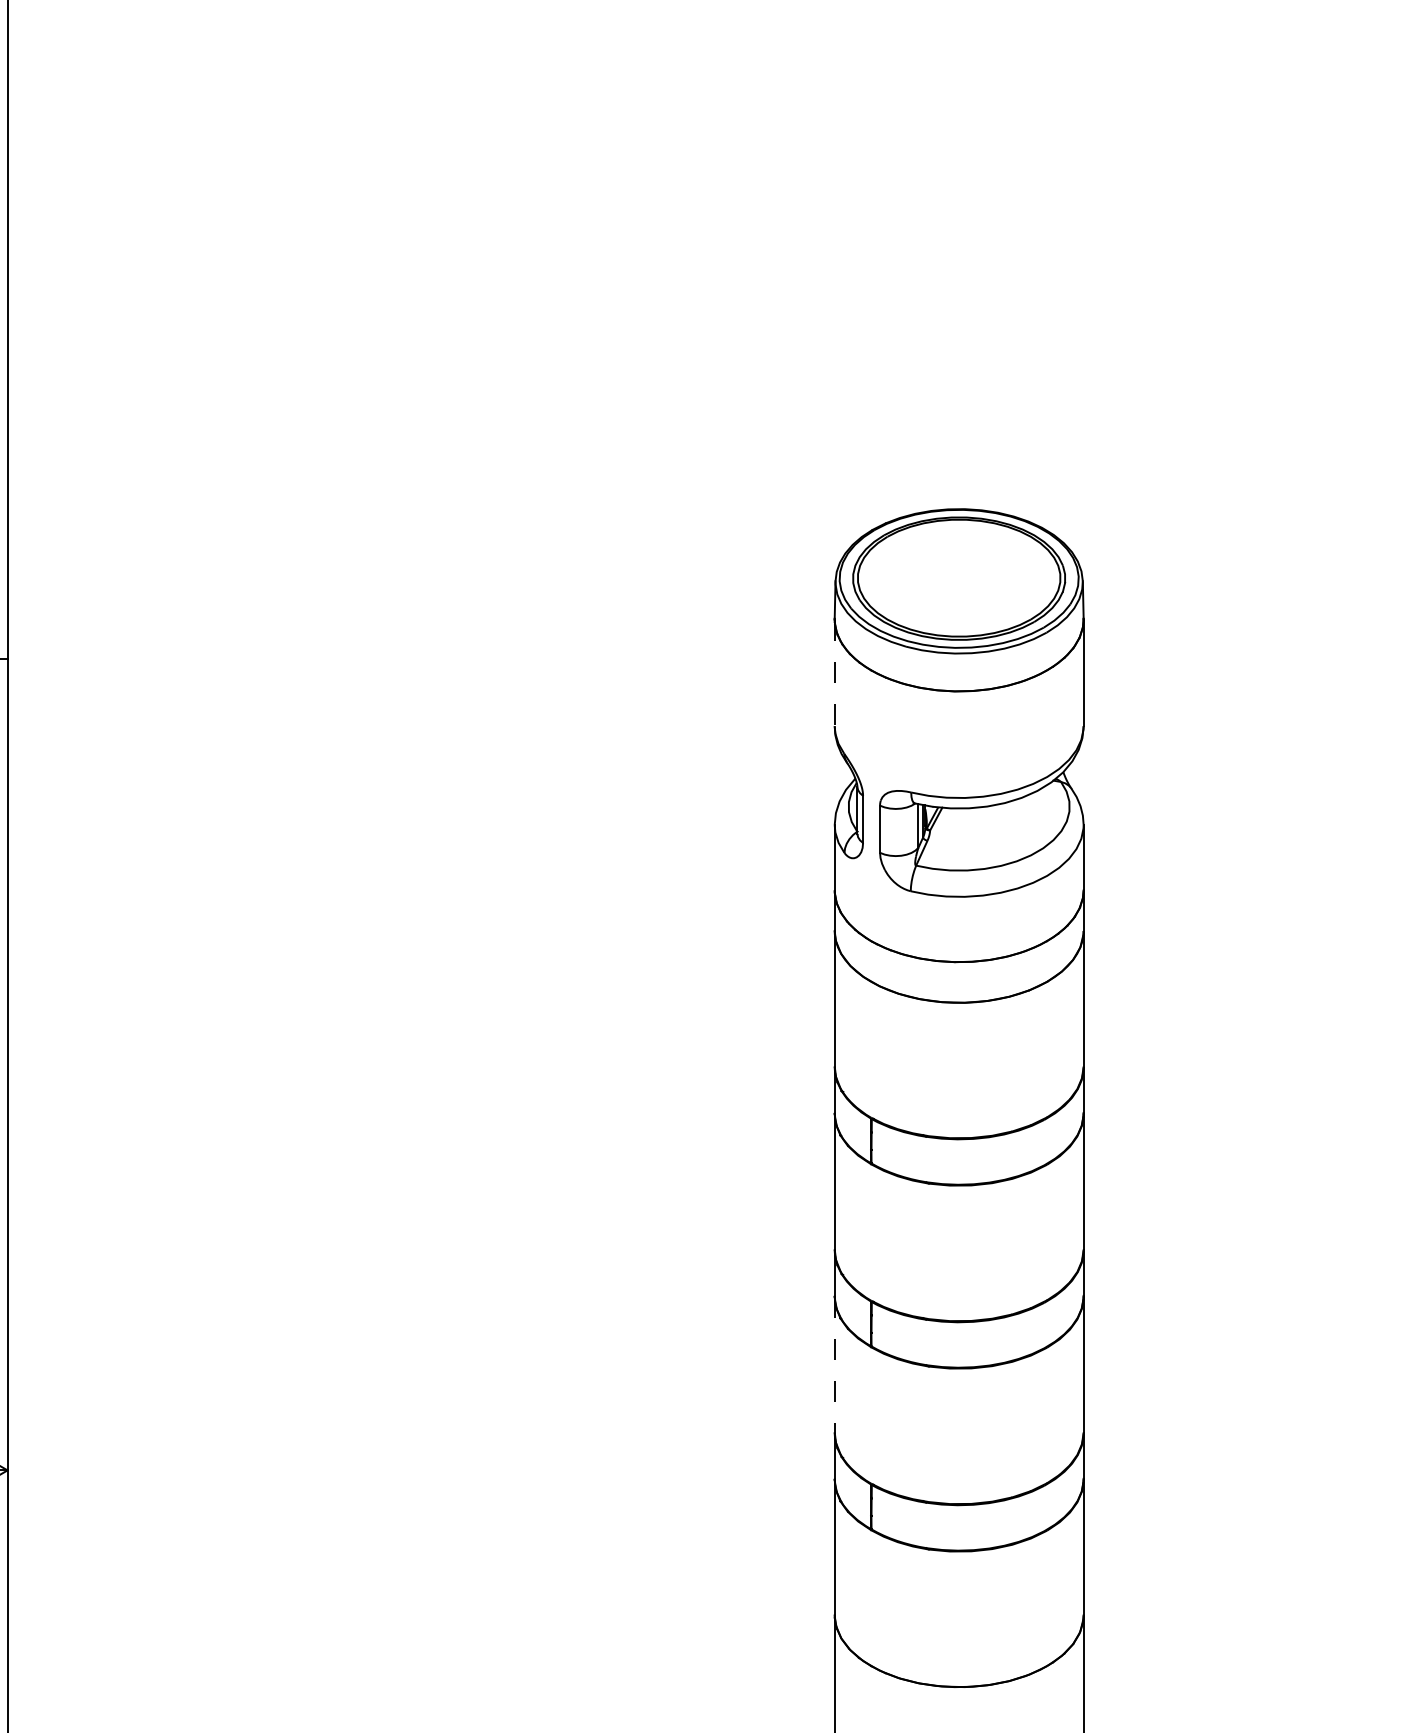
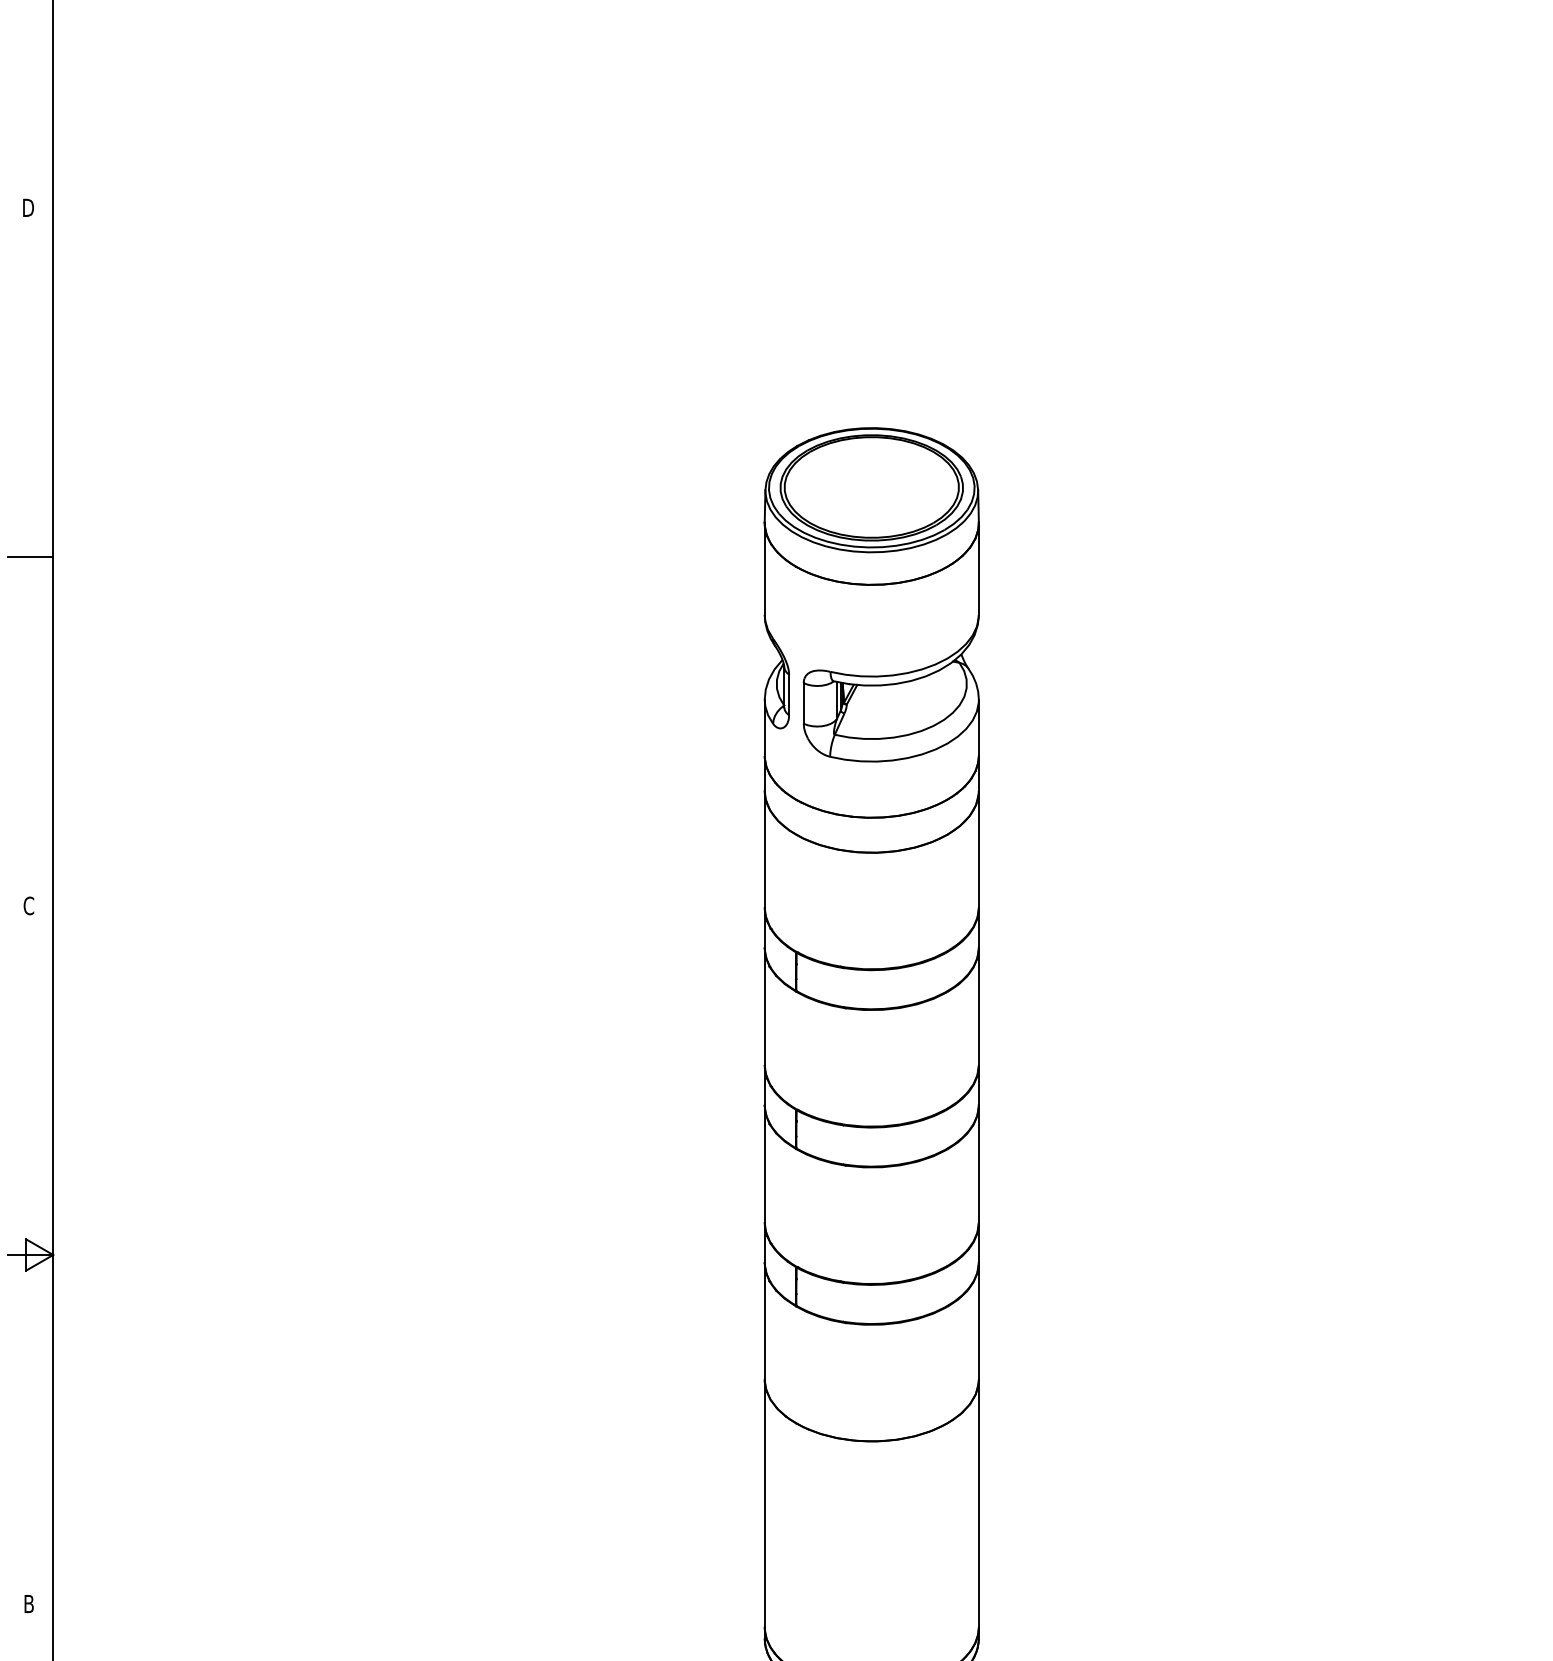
line: (834, 672) -> (764, 568), dashed -> solid
line: (834, 1365) -> (764, 1164), dashed -> solid

